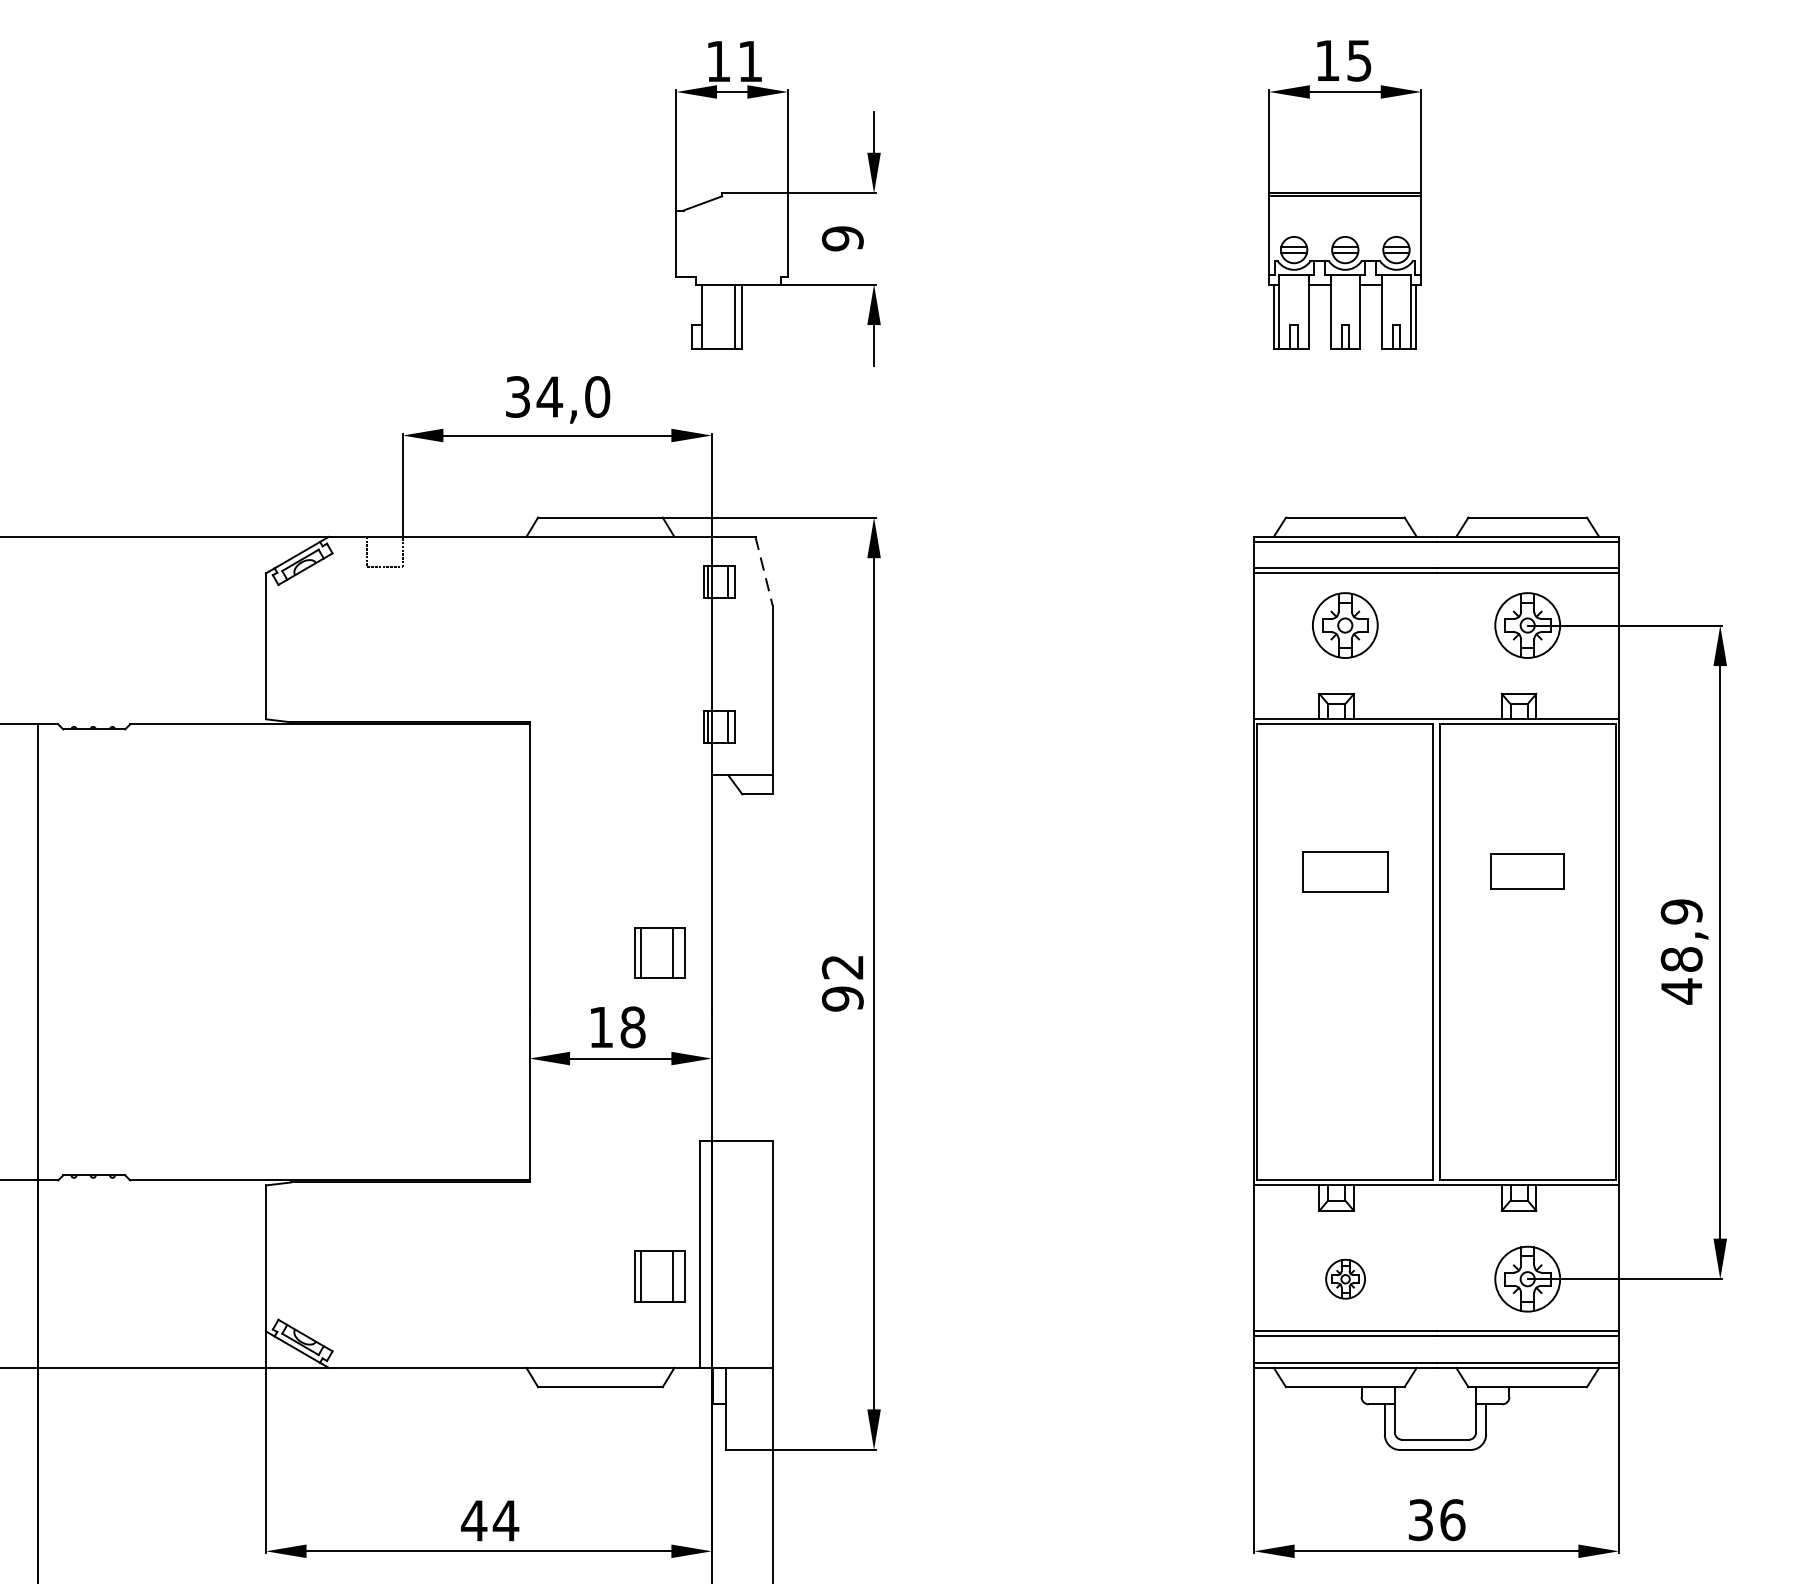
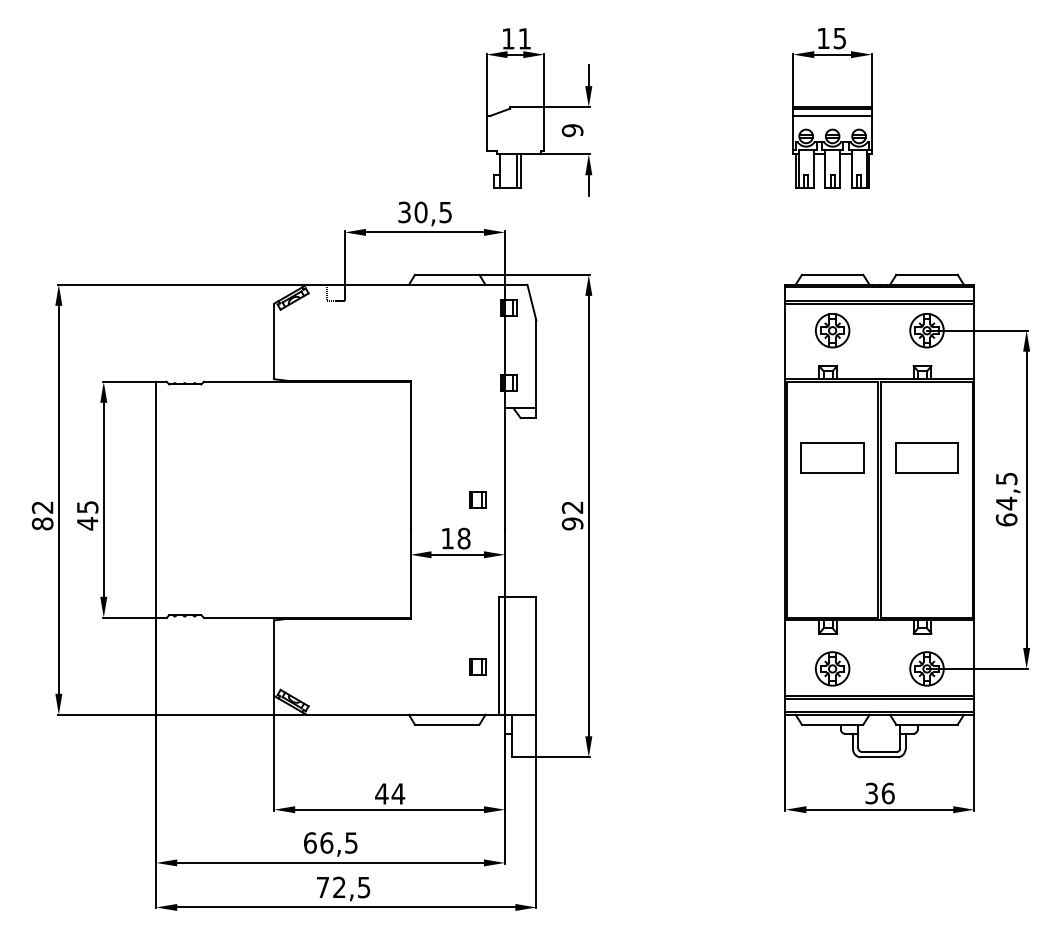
line: (1345, 211) -> (832, 116), added
text: (573, 397) -> (433, 212), 34,0 -> 30,5
line: (765, 572) -> (532, 303), dashed -> solid
part: (1345, 870) -> (832, 457), size x1.43
part: (1526, 870) -> (926, 457), size x1.67
part: (658, 951) -> (477, 499), size x0.62
text: (1681, 951) -> (1006, 499), 48,9 -> 64,5
part: (658, 1274) -> (477, 666), size x0.62
part: (1345, 1278) -> (832, 668), size x1.67

